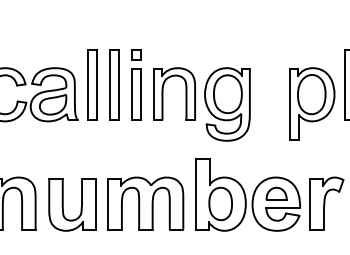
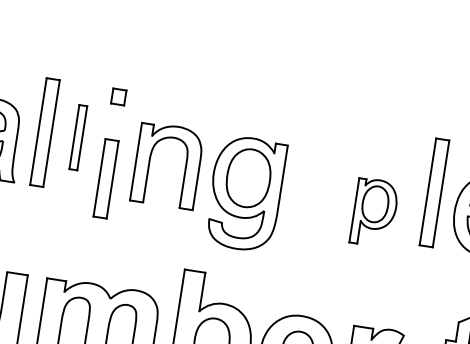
part: (114, 84) -> (78, 136), size x0.6
part: (136, 94) -> (106, 178), moved
part: (312, 103) -> (374, 212), size x0.6

